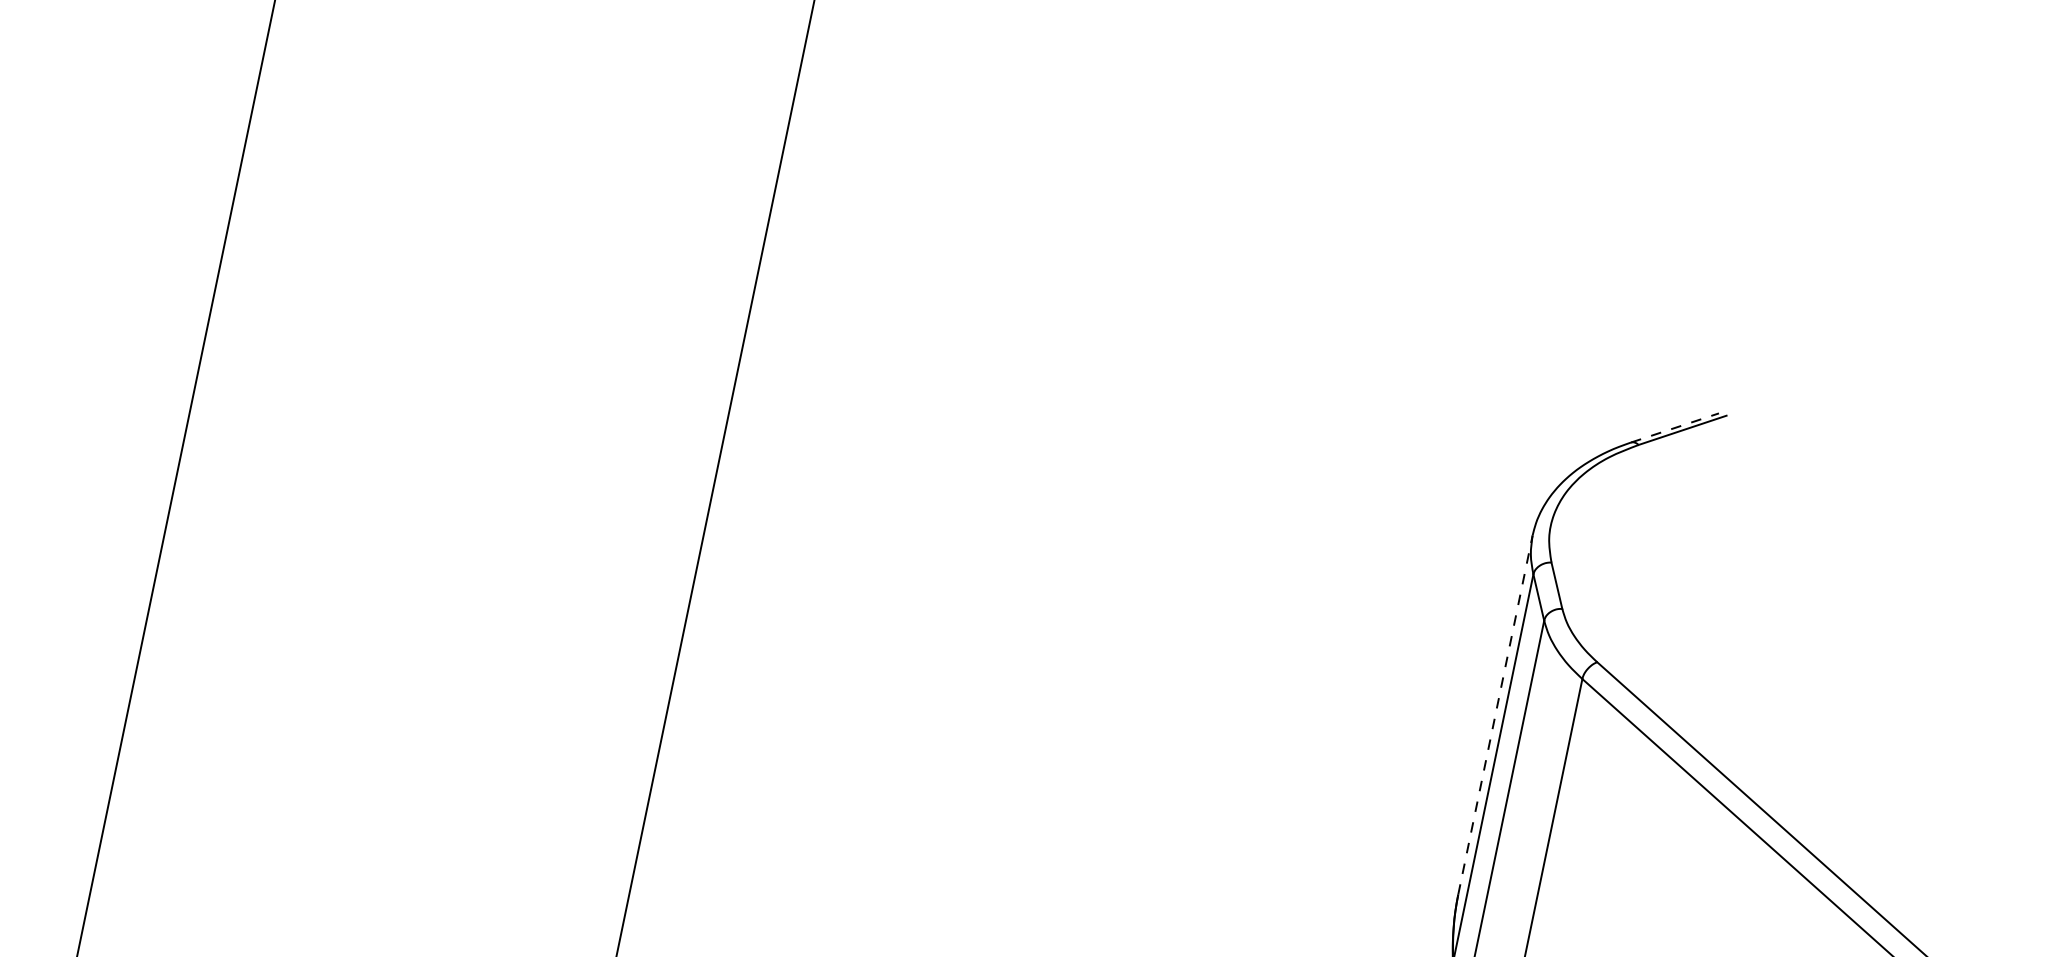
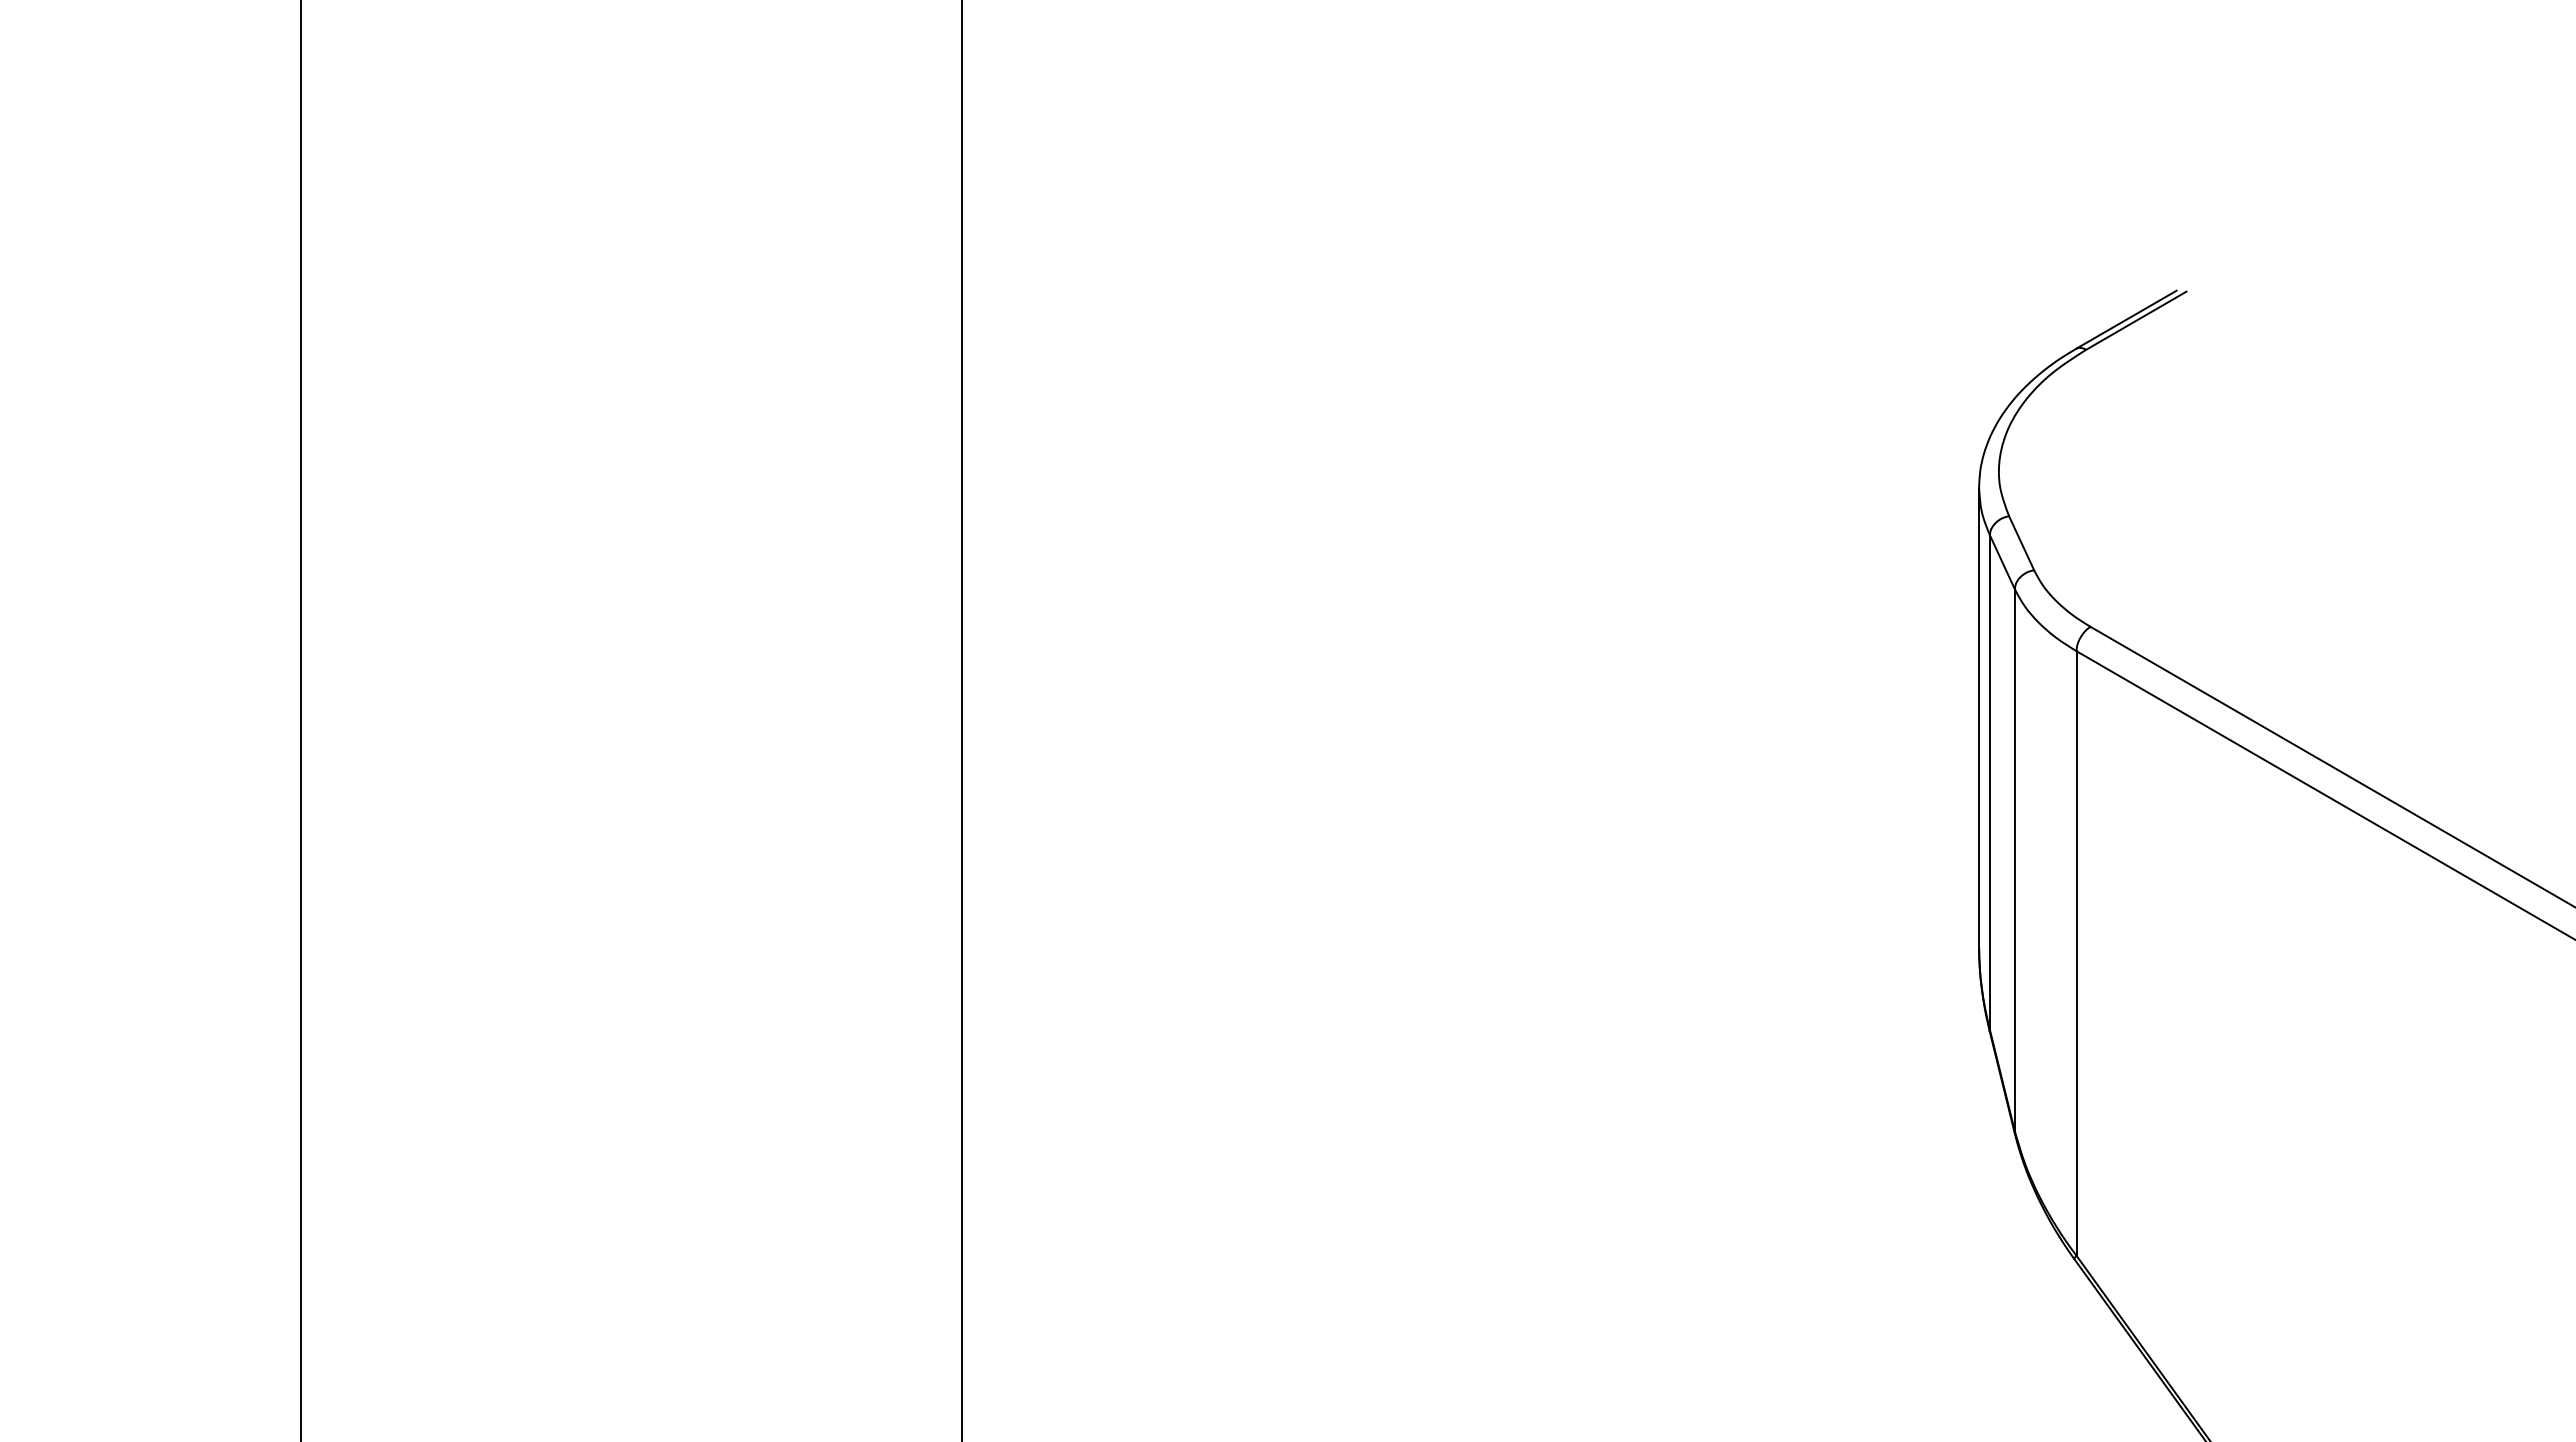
line: (1675, 427) -> (2126, 319), dashed -> solid
line: (1495, 715) -> (1979, 717), dashed -> solid

